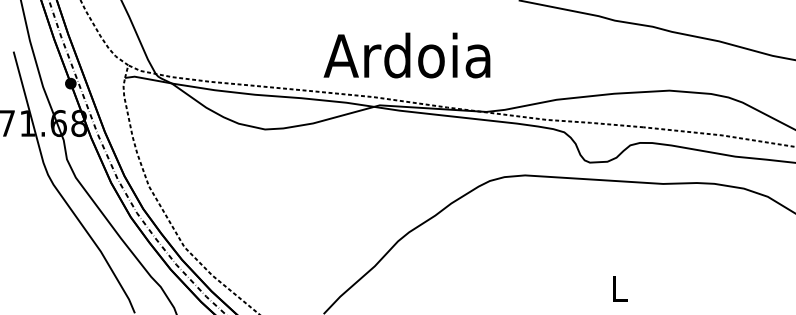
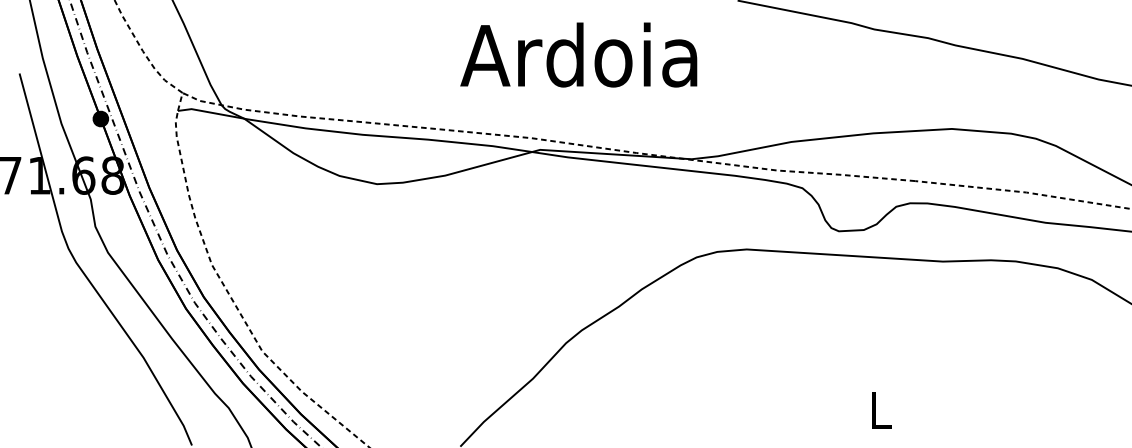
text: (406, 55) -> (578, 54), moved

